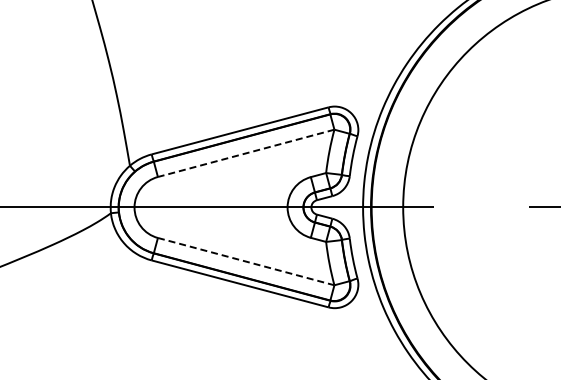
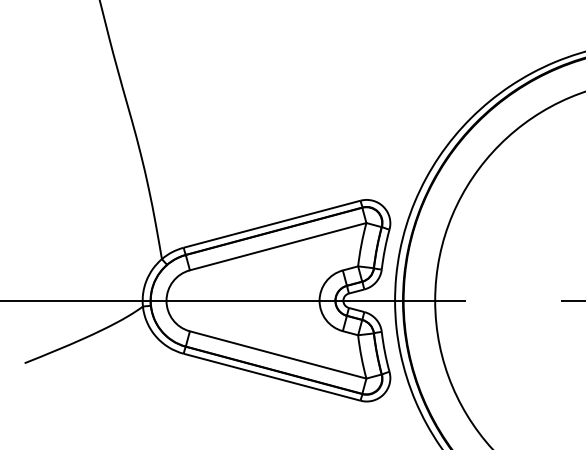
line: (245, 153) -> (277, 246), dashed -> solid
line: (246, 262) -> (278, 355), dashed -> solid

